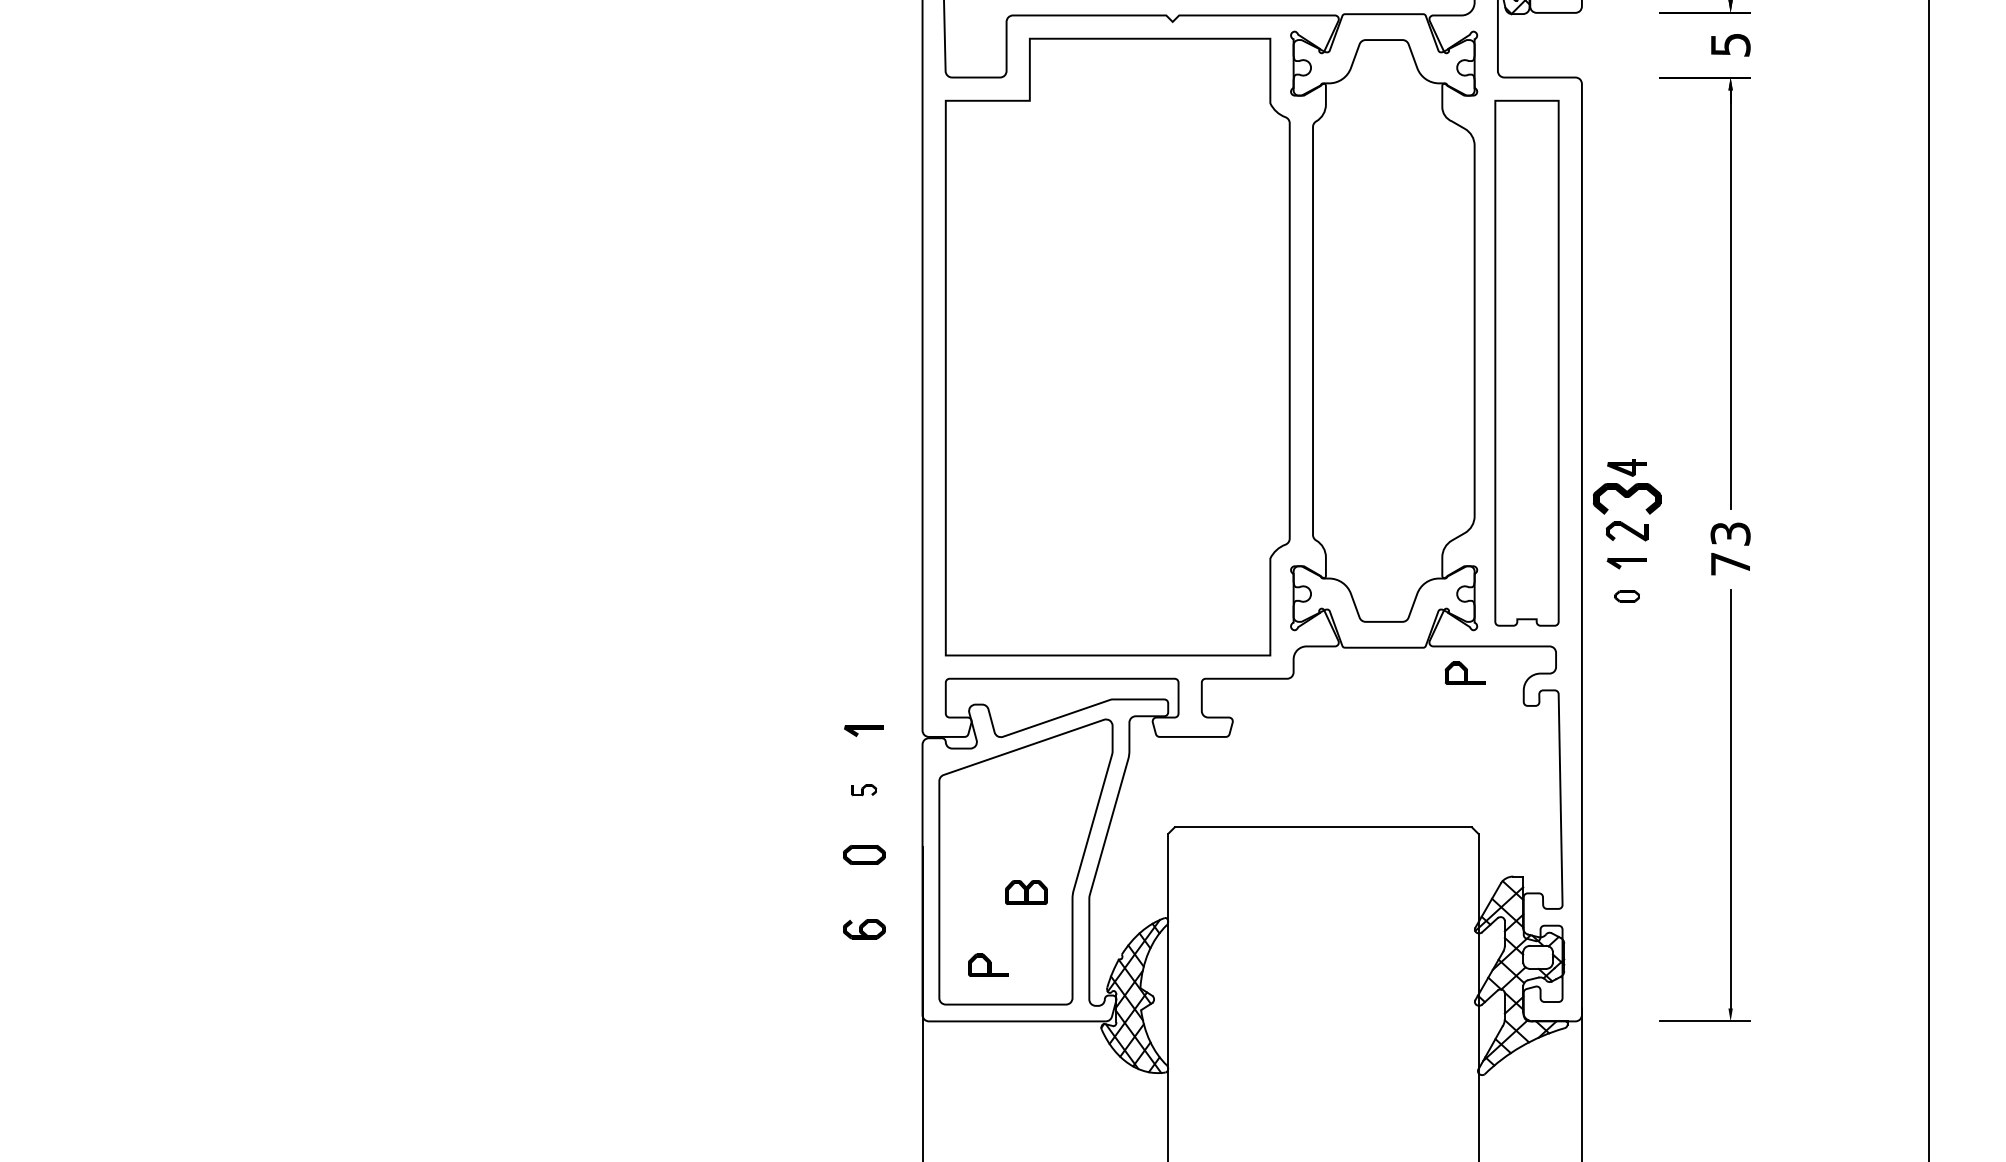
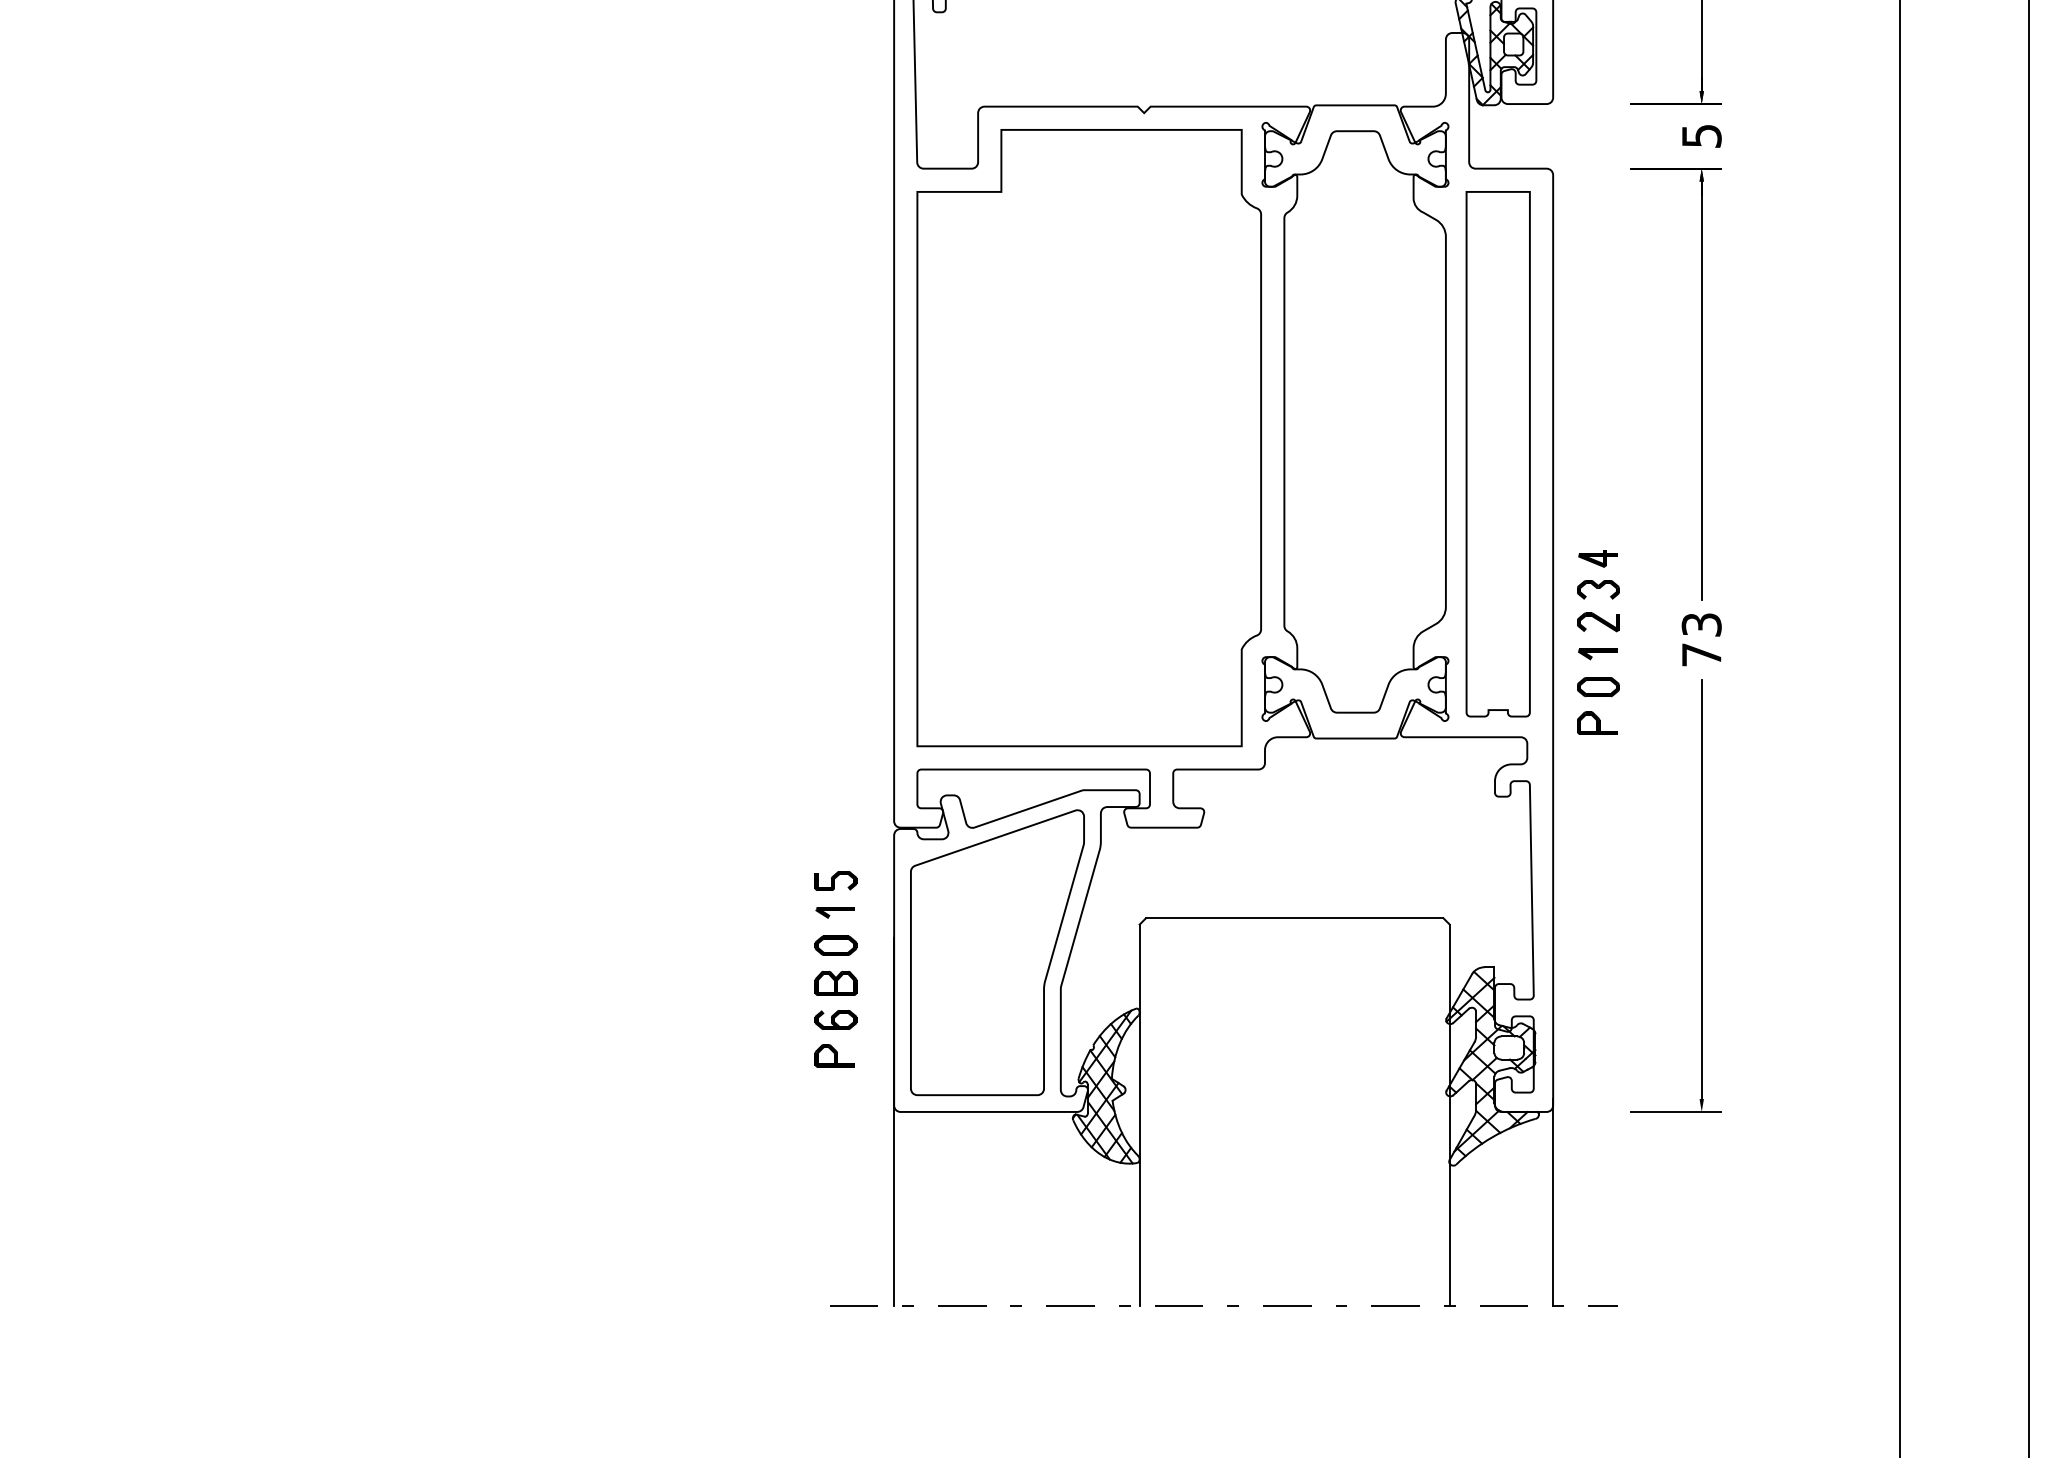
part: (1627, 498) -> (1598, 589), size x0.62
part: (1627, 596) -> (1598, 687), size x1.67
part: (1465, 672) -> (1597, 722), moved
part: (862, 730) -> (834, 912), moved
part: (863, 789) -> (835, 880), size x1.67
part: (1025, 891) -> (835, 982), moved
part: (987, 964) -> (834, 1055), moved

